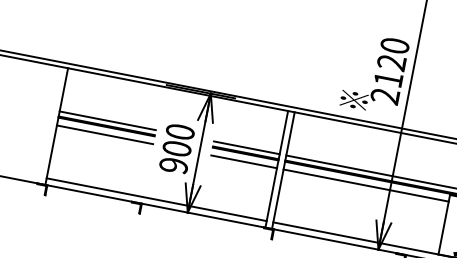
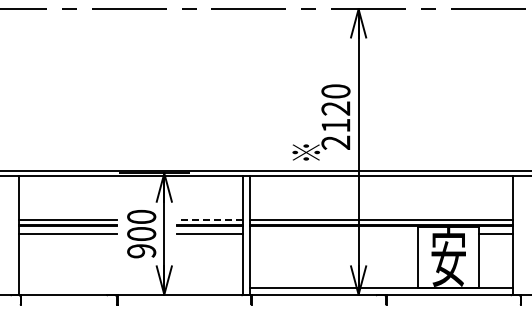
line: (246, 147) -> (209, 219), solid -> dashed
line: (366, 186) -> (334, 234), removed
line: (156, 199) -> (131, 287), removed

